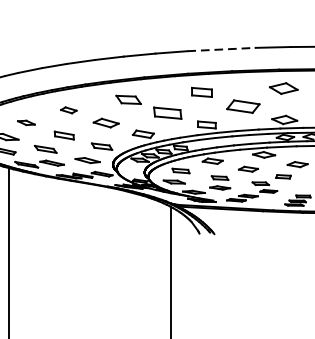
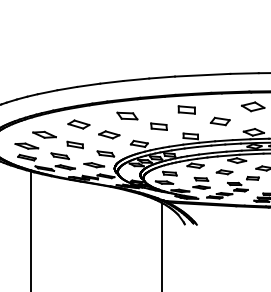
line: (221, 49) -> (202, 75), dashed -> solid
part: (242, 106) -> (219, 121), size x0.71
part: (68, 110) -> (78, 124), size x1.67
part: (166, 112) -> (158, 126), size x0.71
part: (26, 122) -> (44, 134), size x1.67

